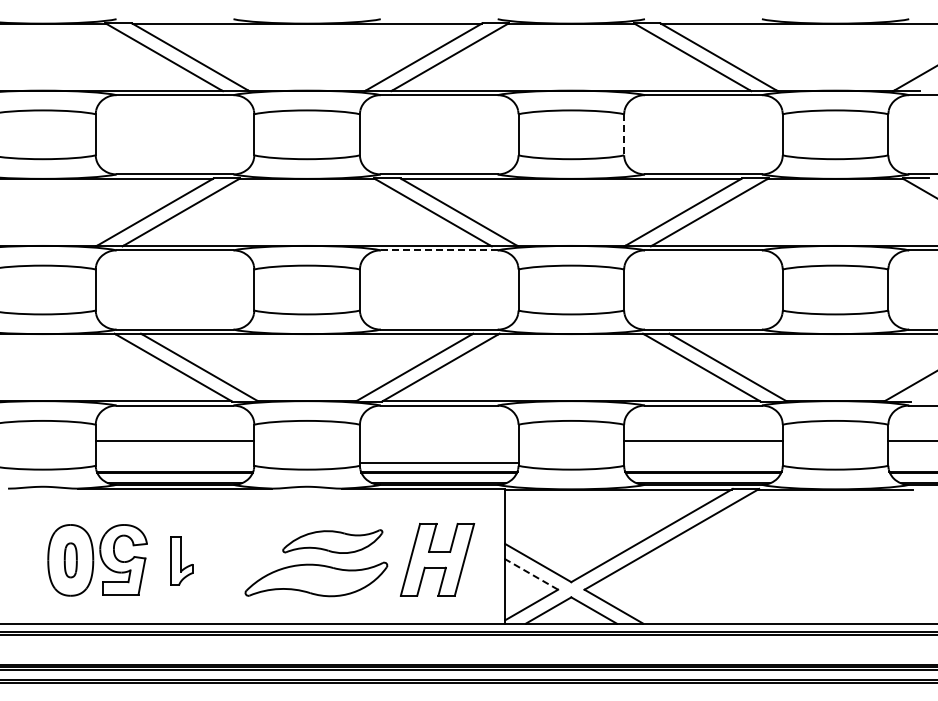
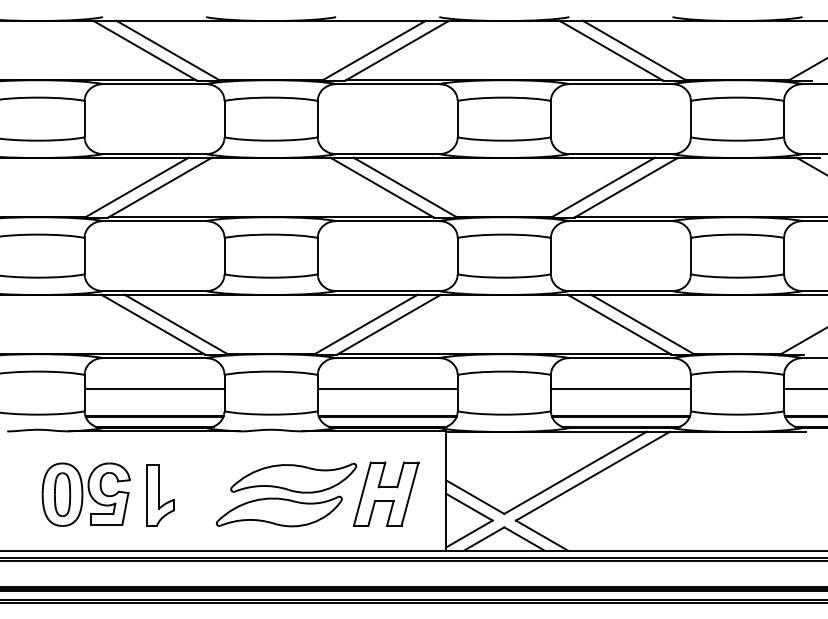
line: (624, 134) -> (551, 118), dashed -> solid
line: (438, 250) -> (387, 221), dashed -> solid
line: (438, 462) -> (387, 388), moved
part: (332, 541) -> (293, 478), size x1.43
part: (70, 560) -> (62, 494), size x1.43
part: (181, 560) -> (160, 494), size x1.43
line: (531, 574) -> (469, 507), dashed -> solid

